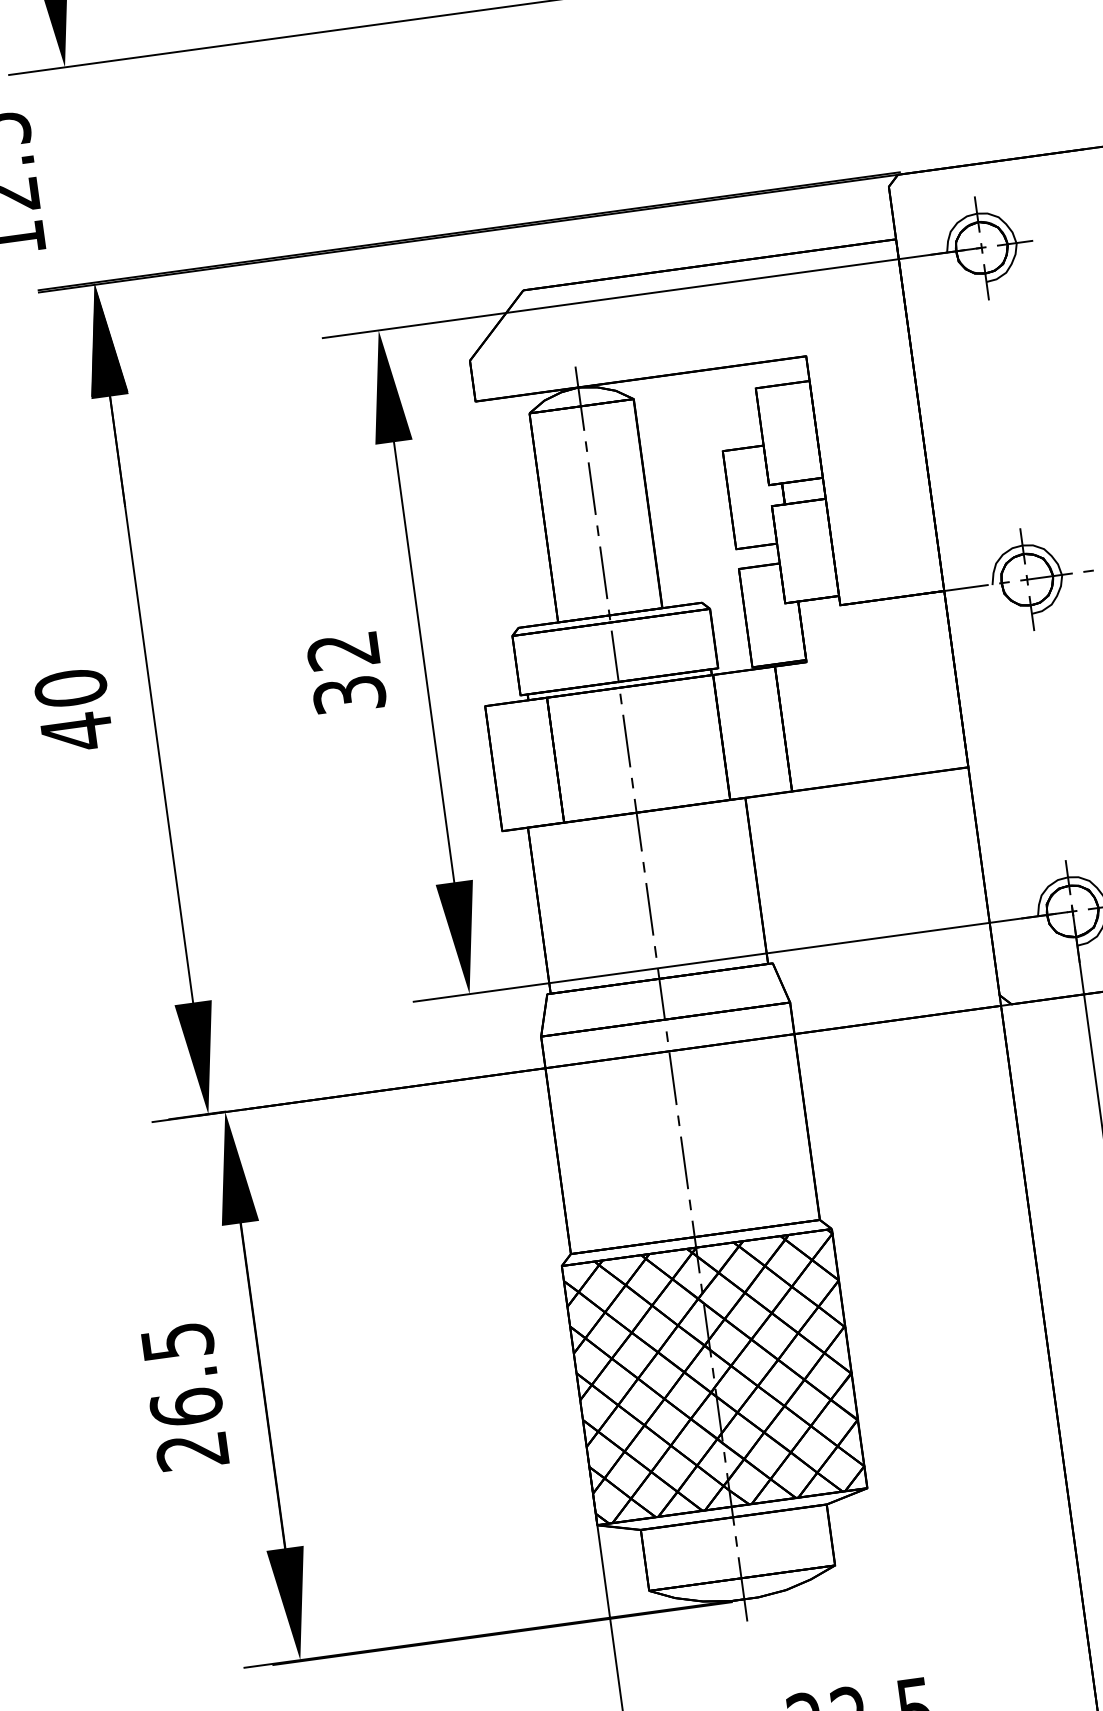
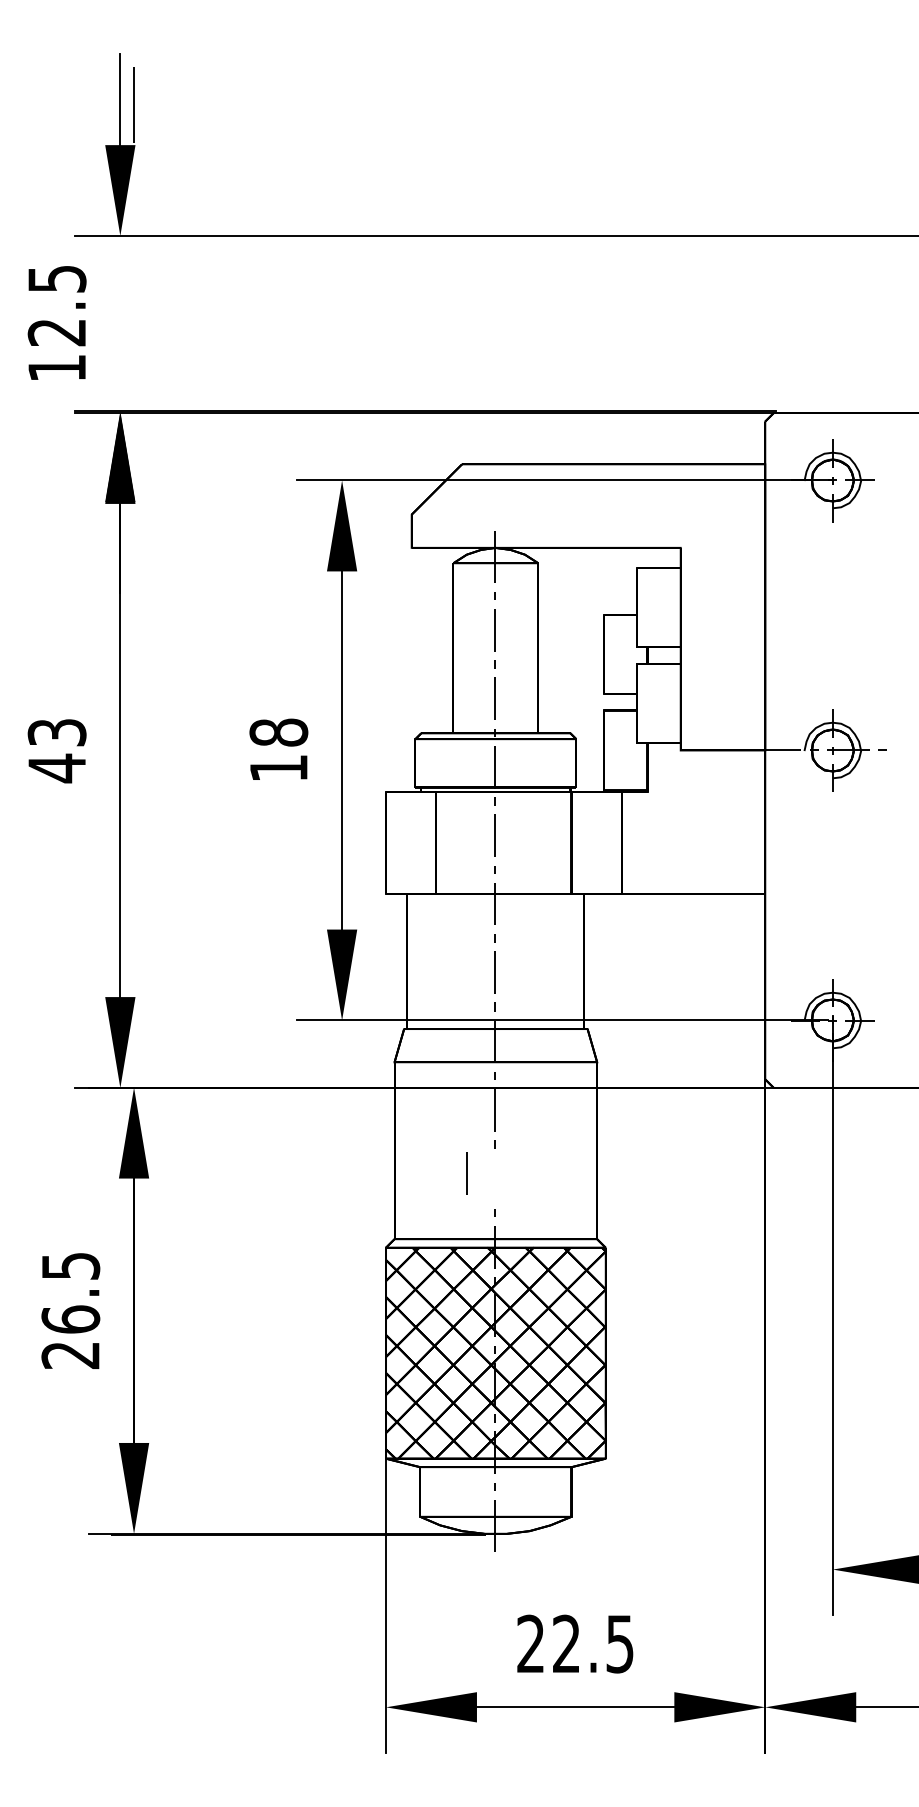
text: (345, 671) -> (278, 749), 32 -> 18
text: (70, 688) -> (56, 732), 40 -> 43
line: (683, 1162) -> (466, 1173), moved

